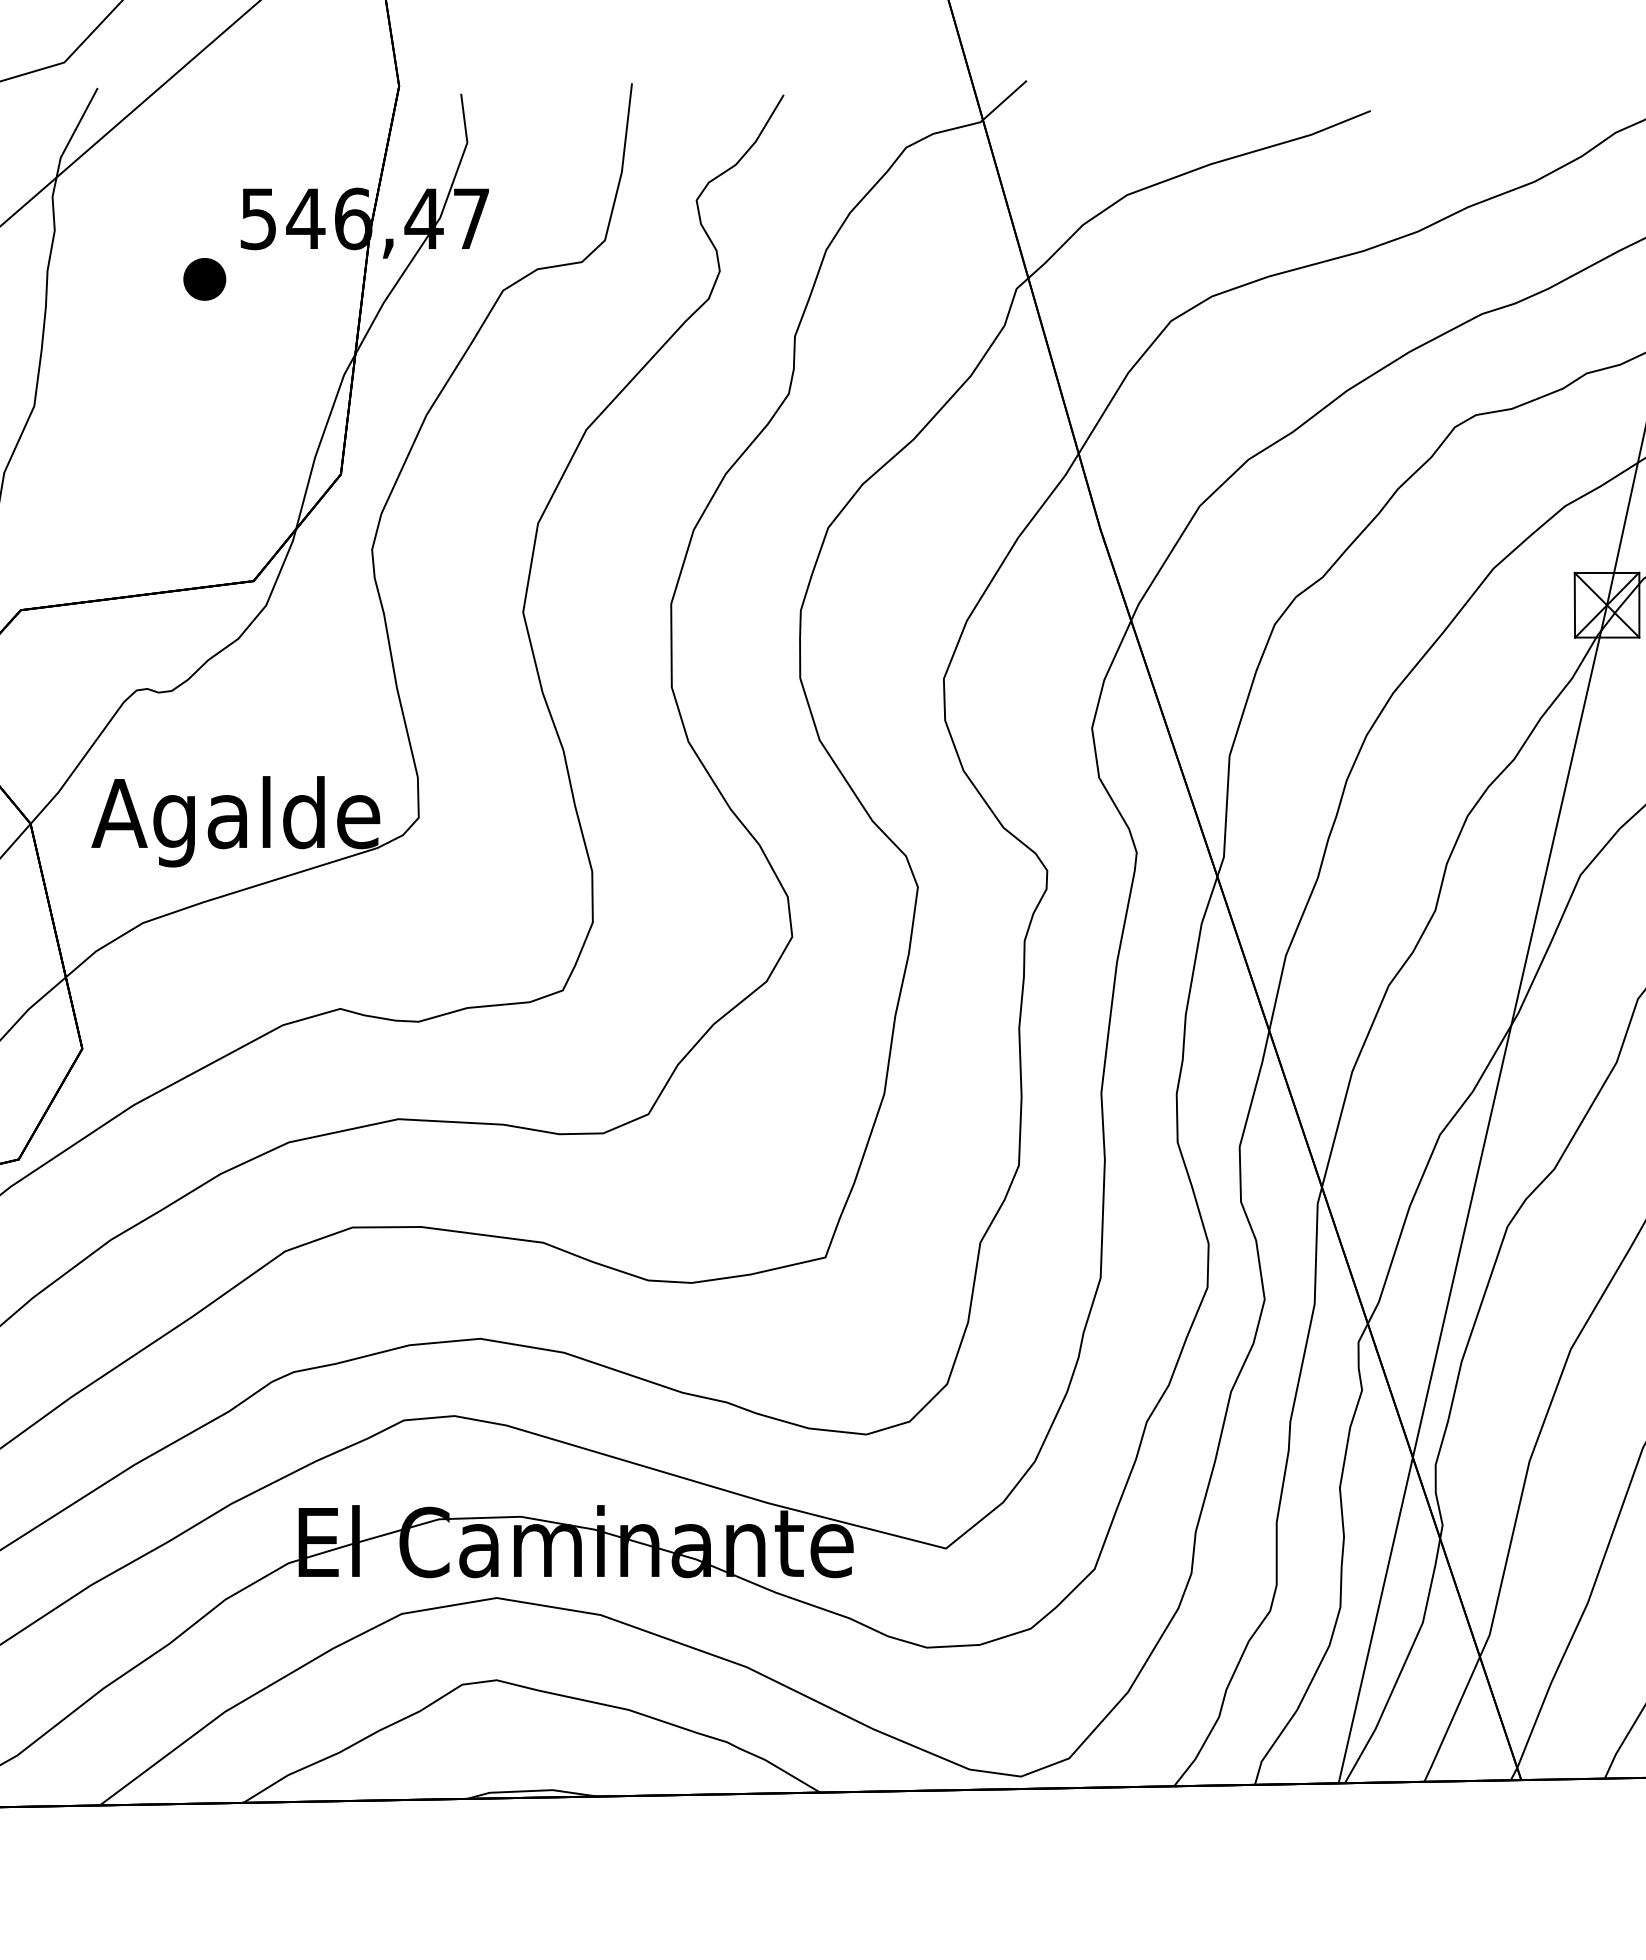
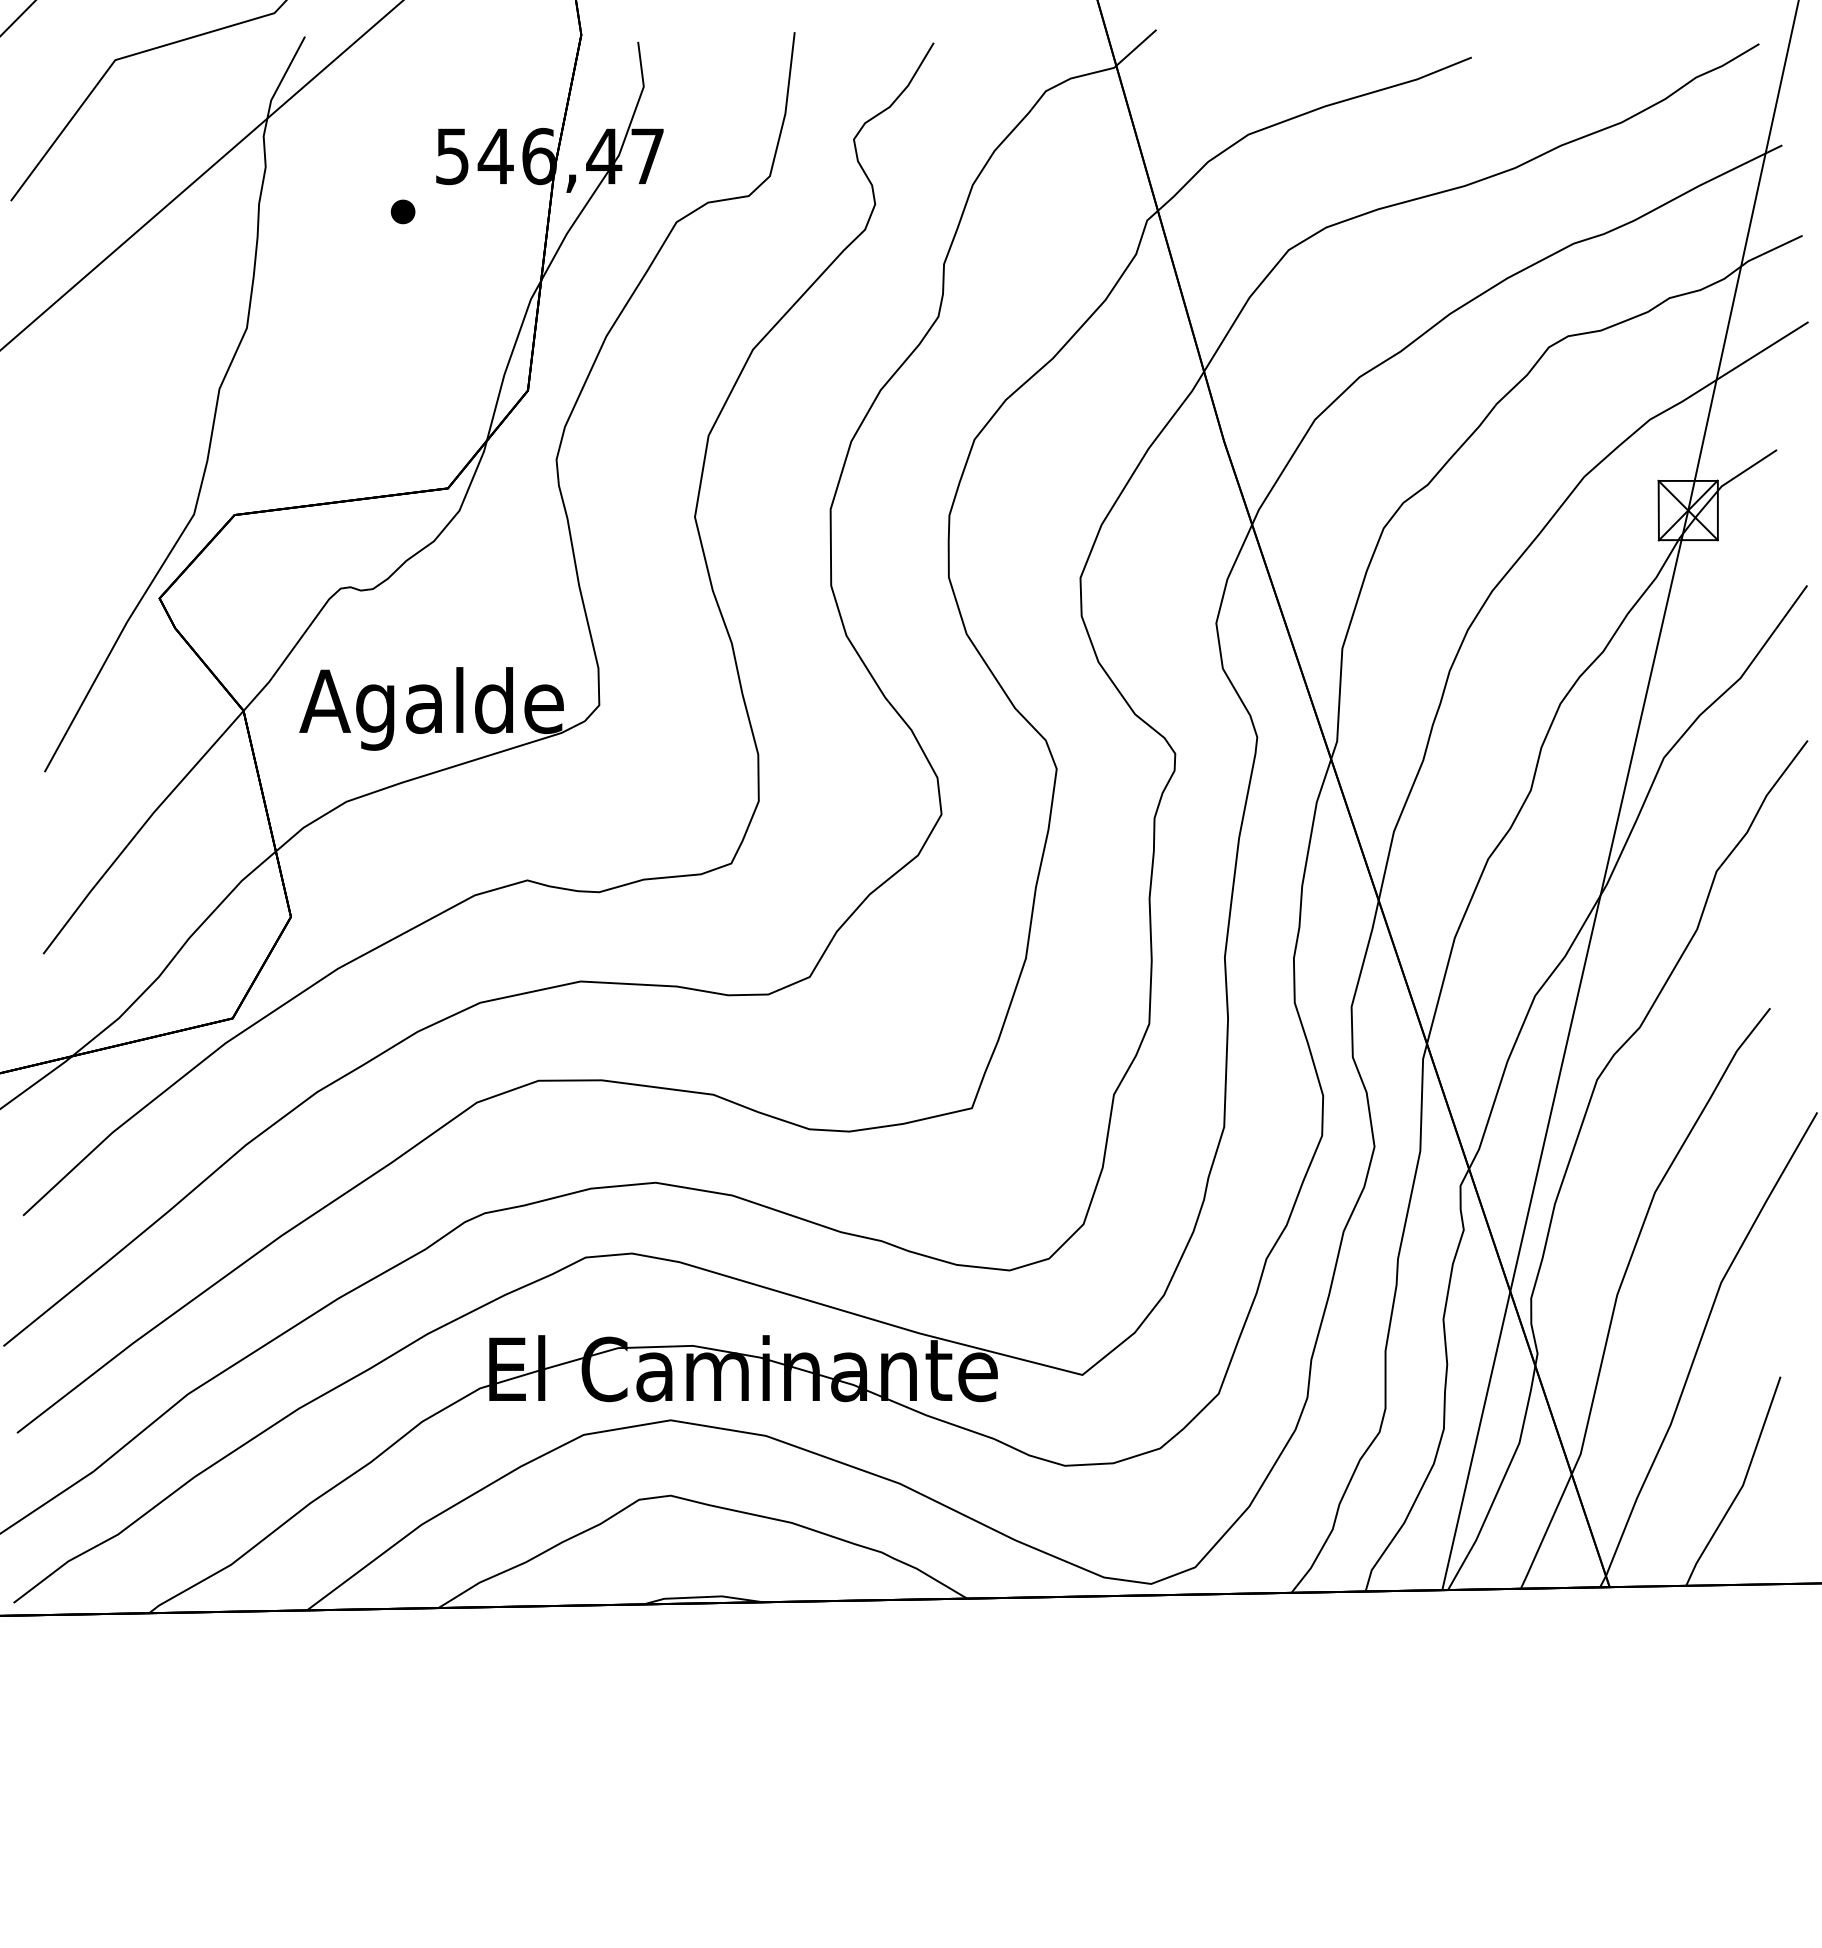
part: (204, 278) -> (402, 211), size x0.62

